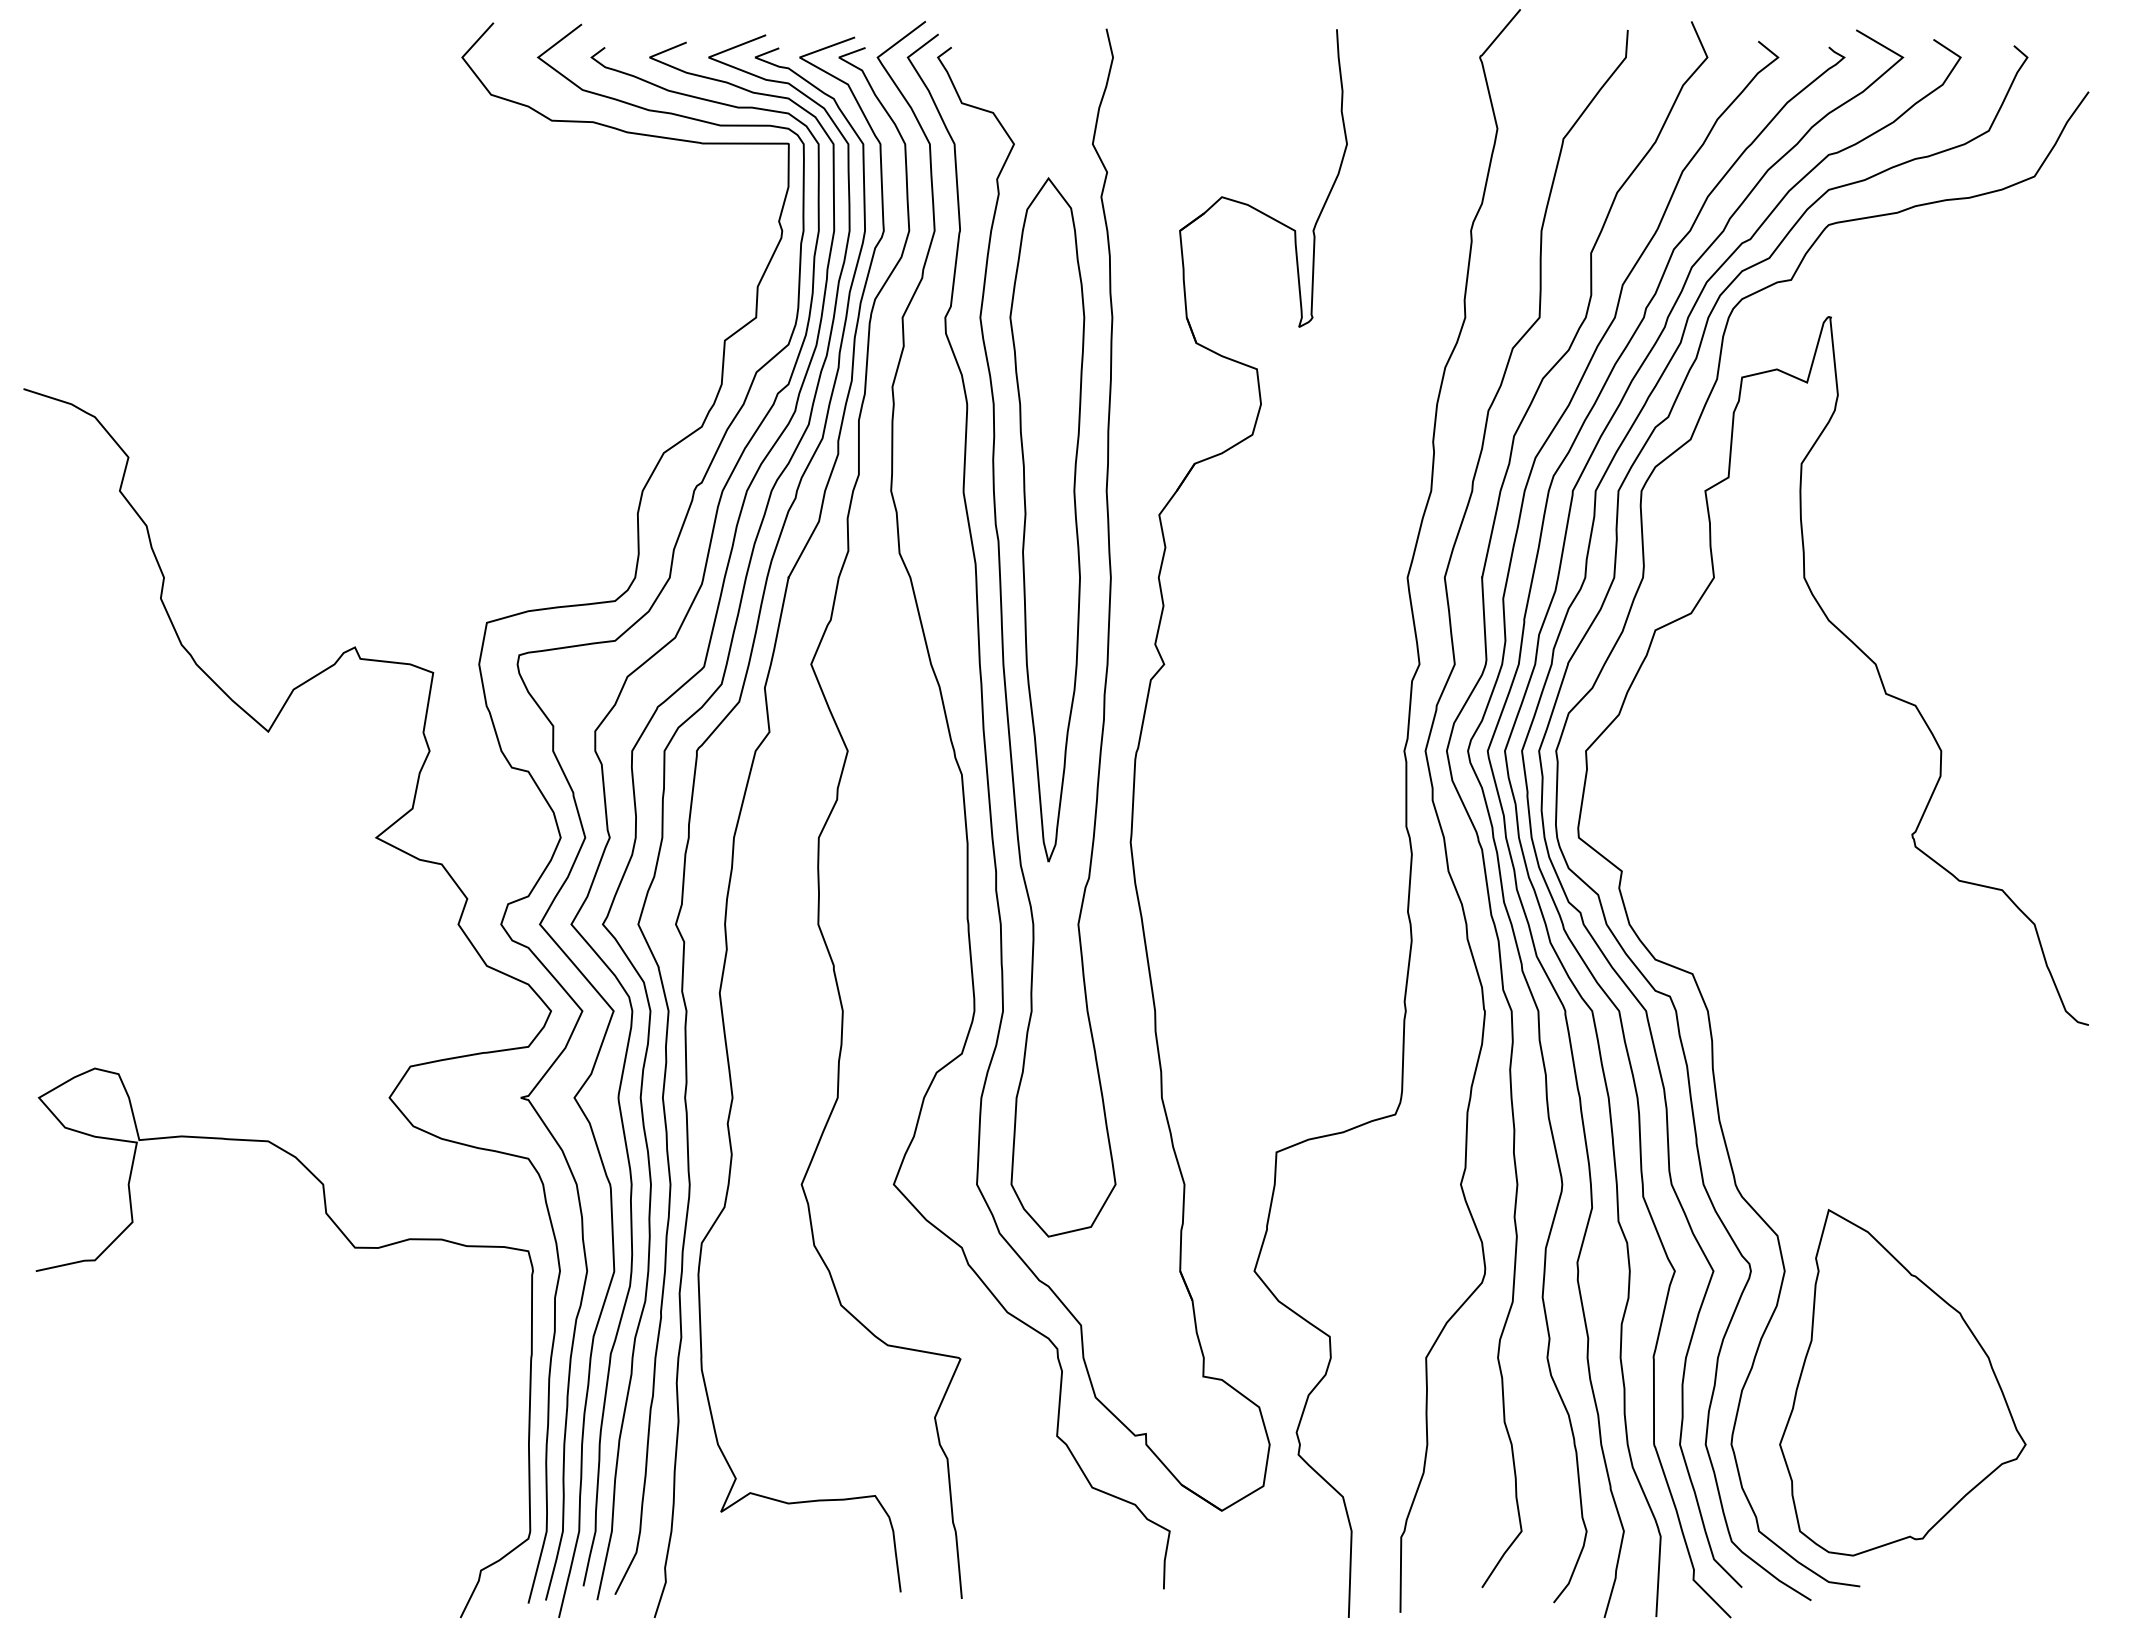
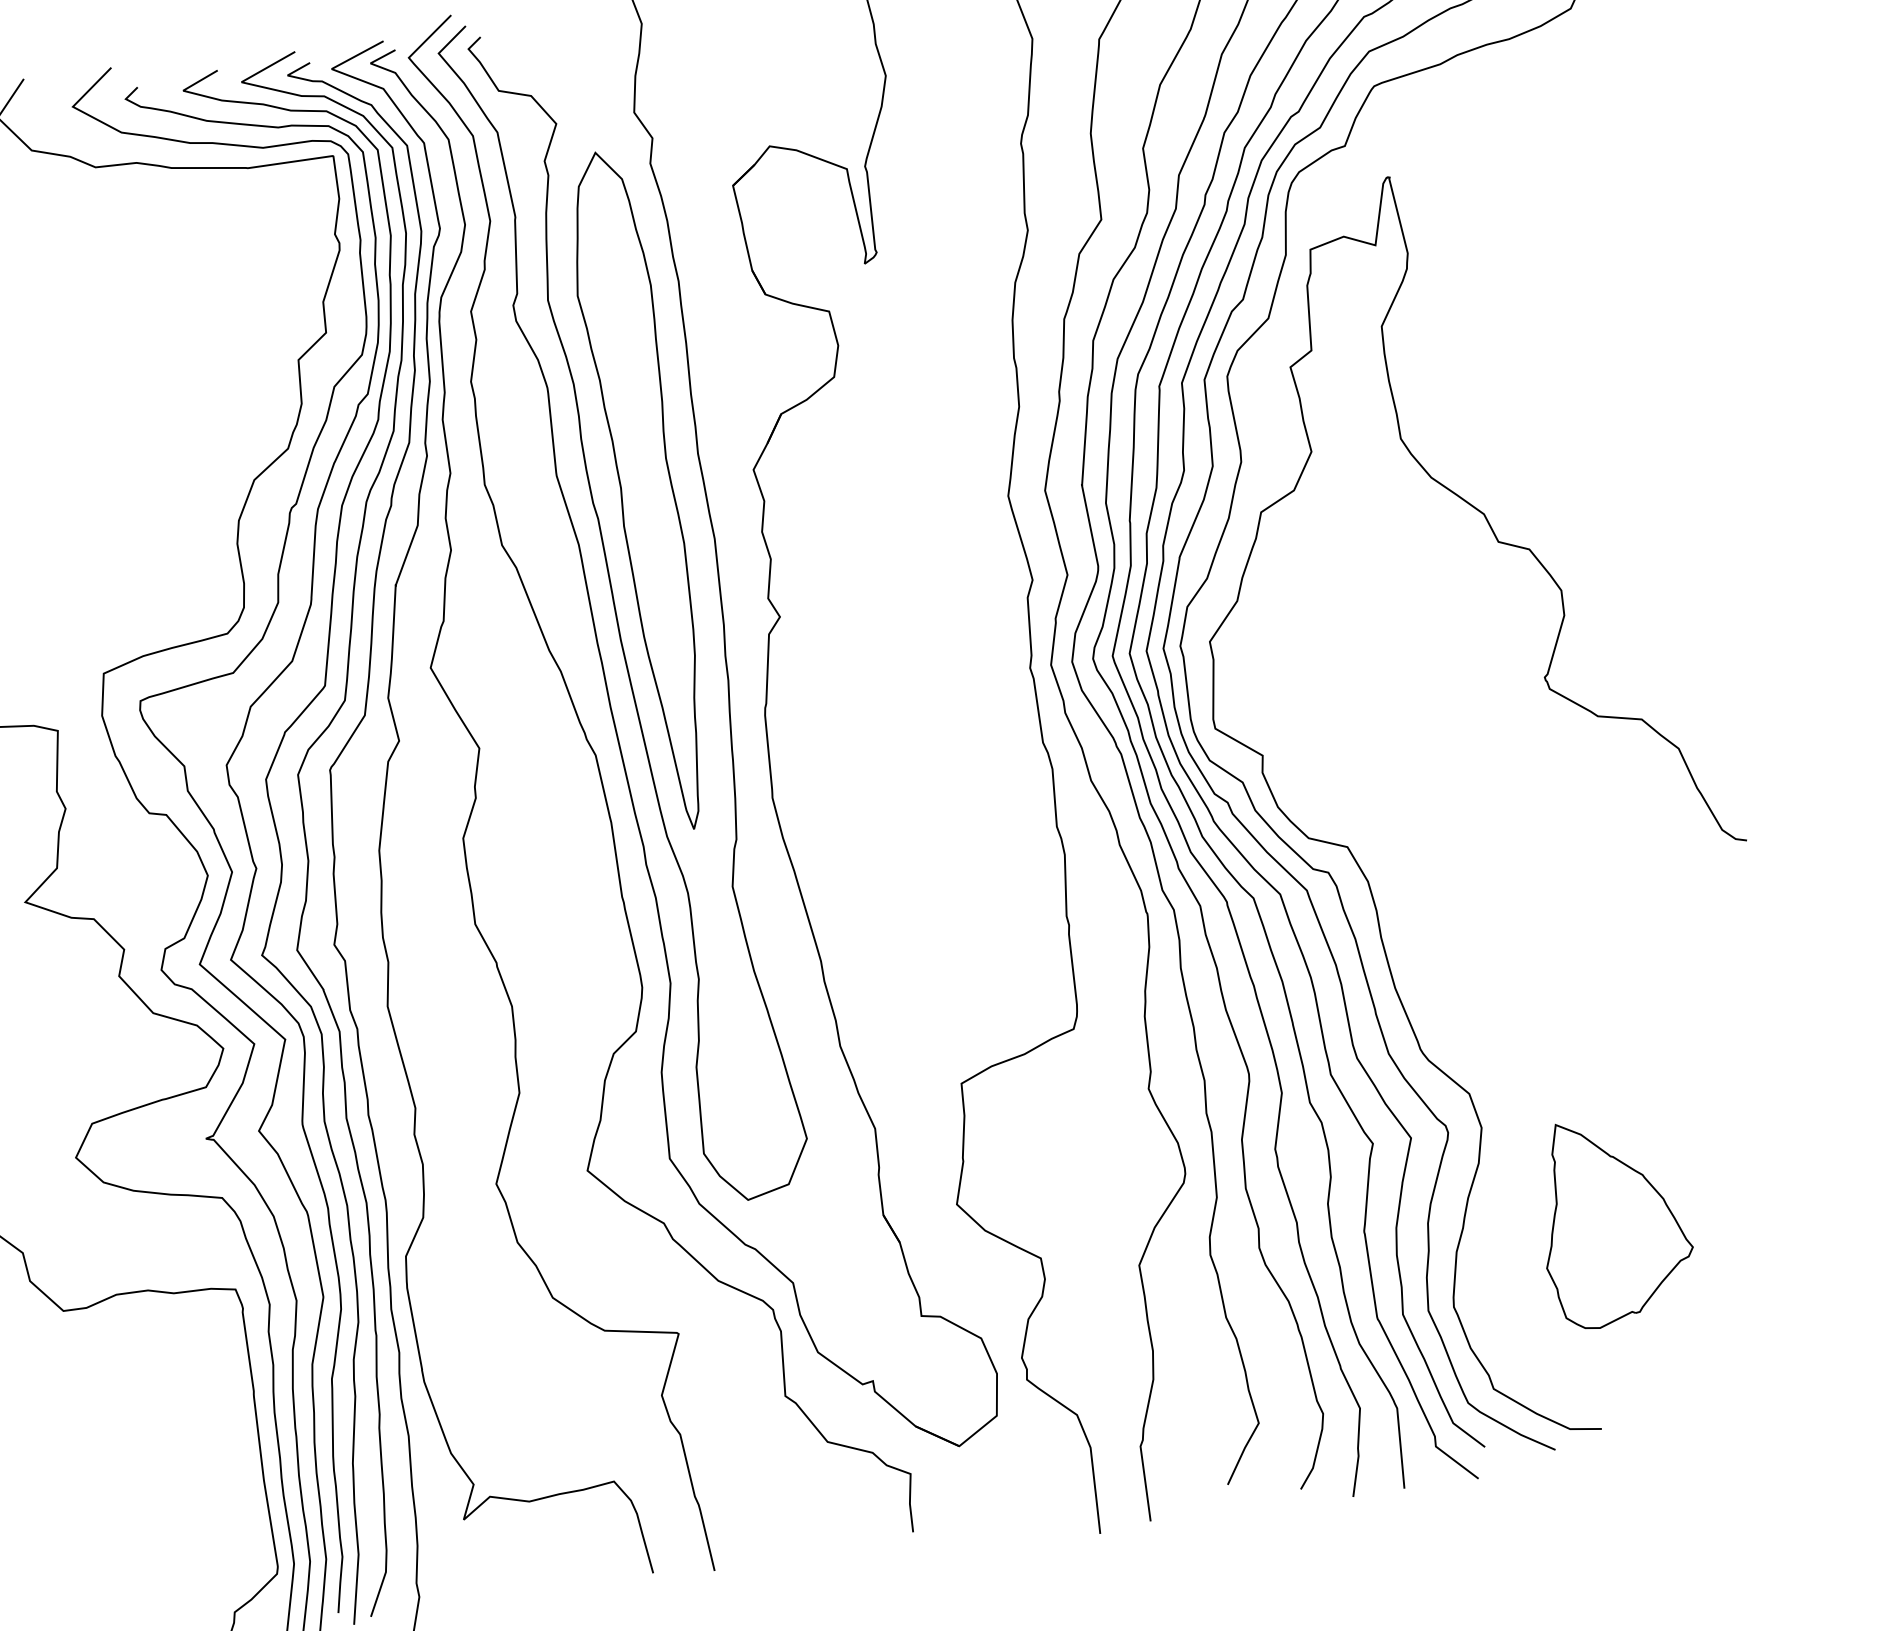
part: (1902, 1382) -> (1614, 1221), size x0.6

